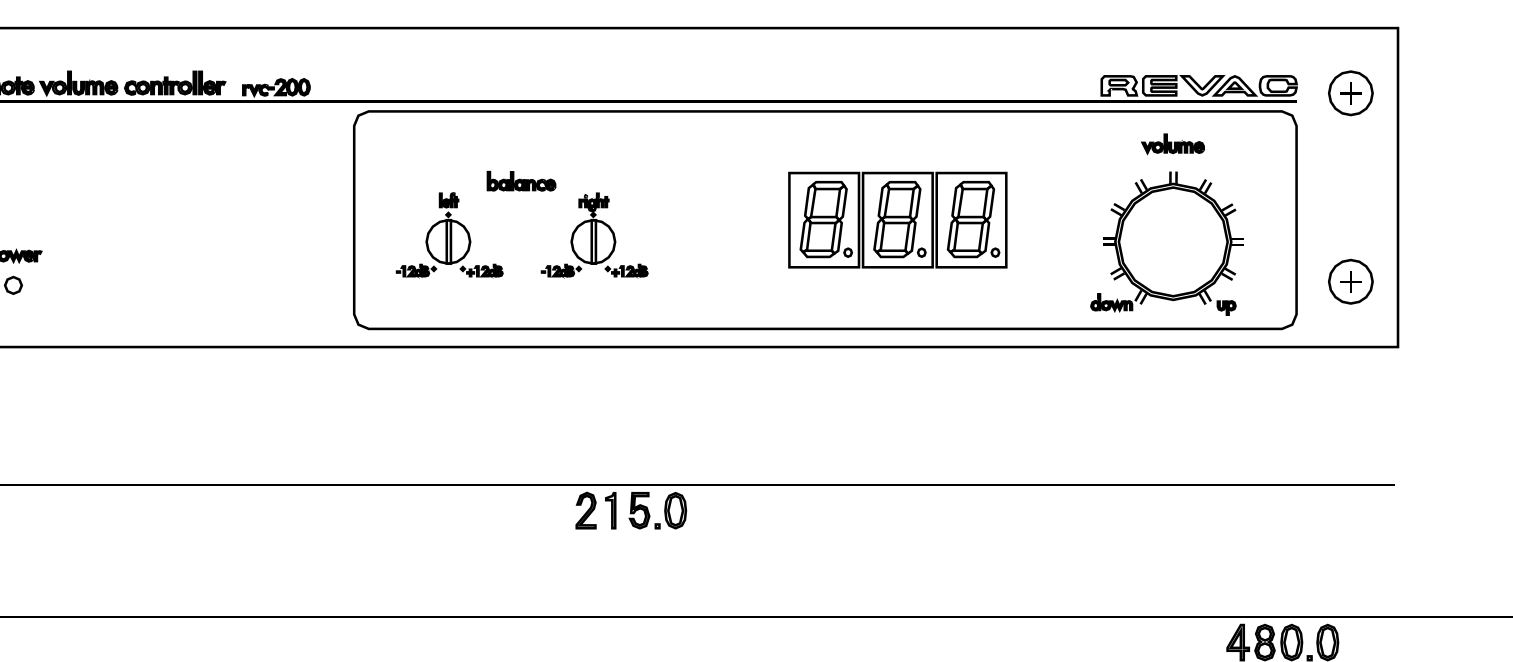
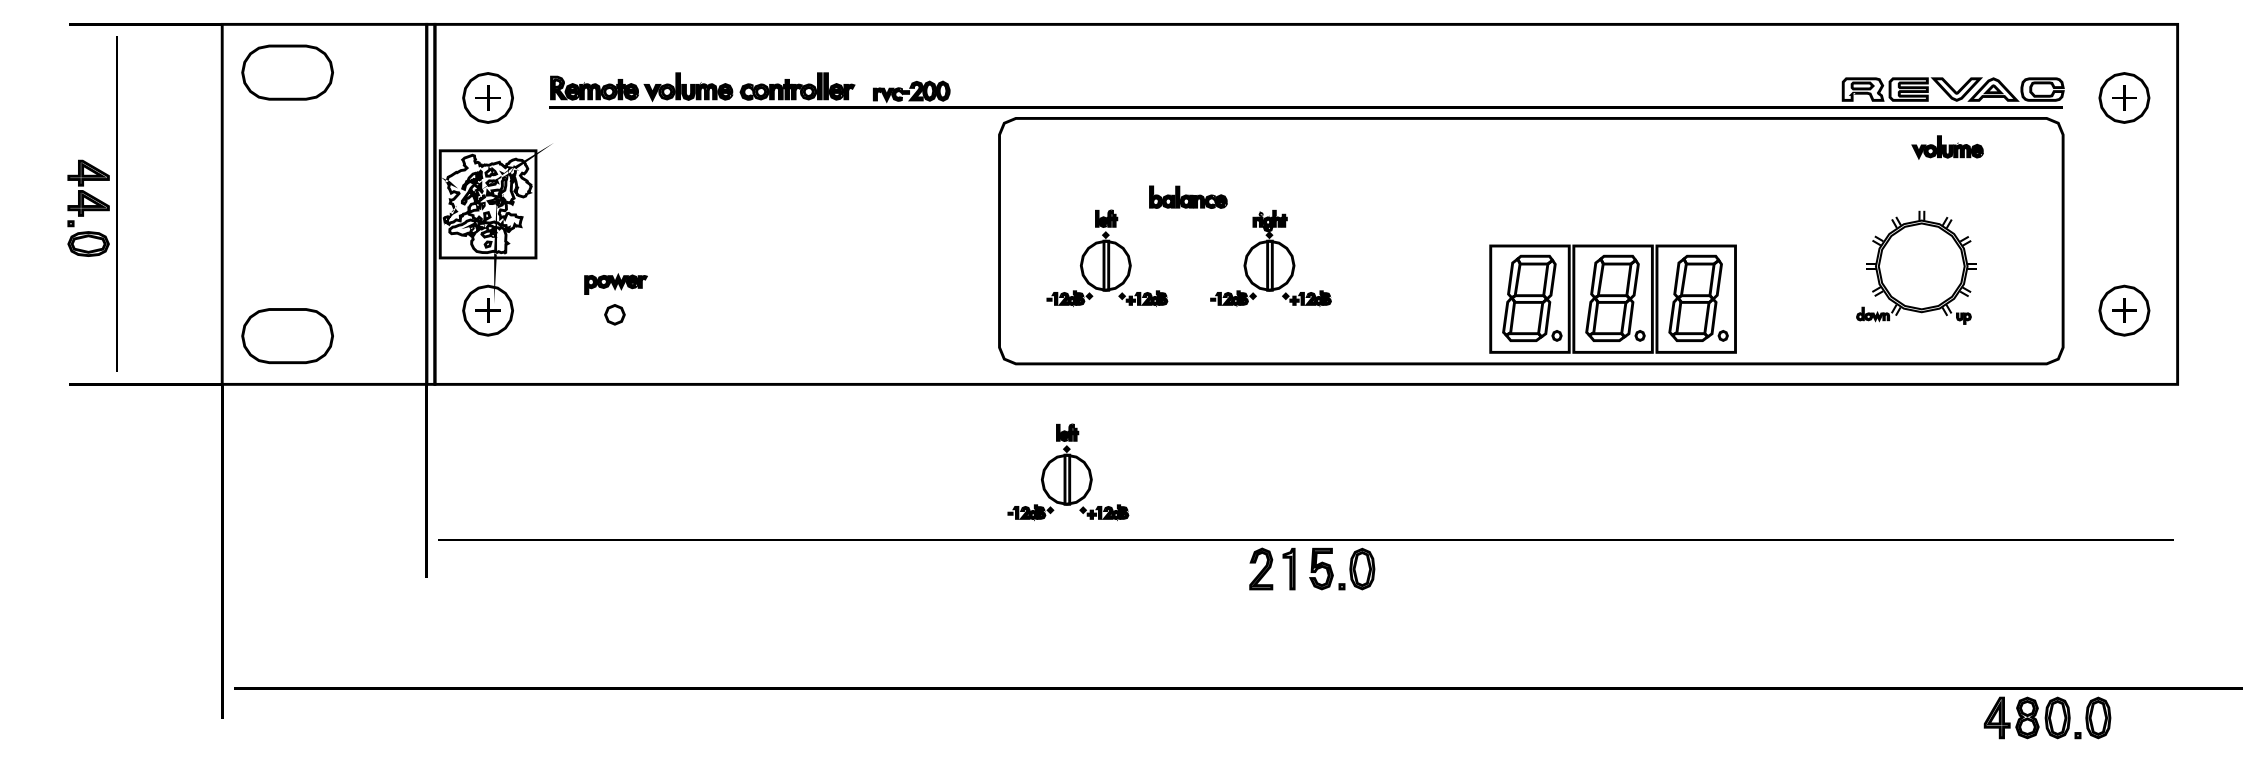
part: (1172, 144) -> (1947, 147), moved
part: (897, 219) -> (1612, 298), moved
part: (1166, 243) -> (1916, 267), size x0.7
part: (415, 424) -> (1068, 471), added

